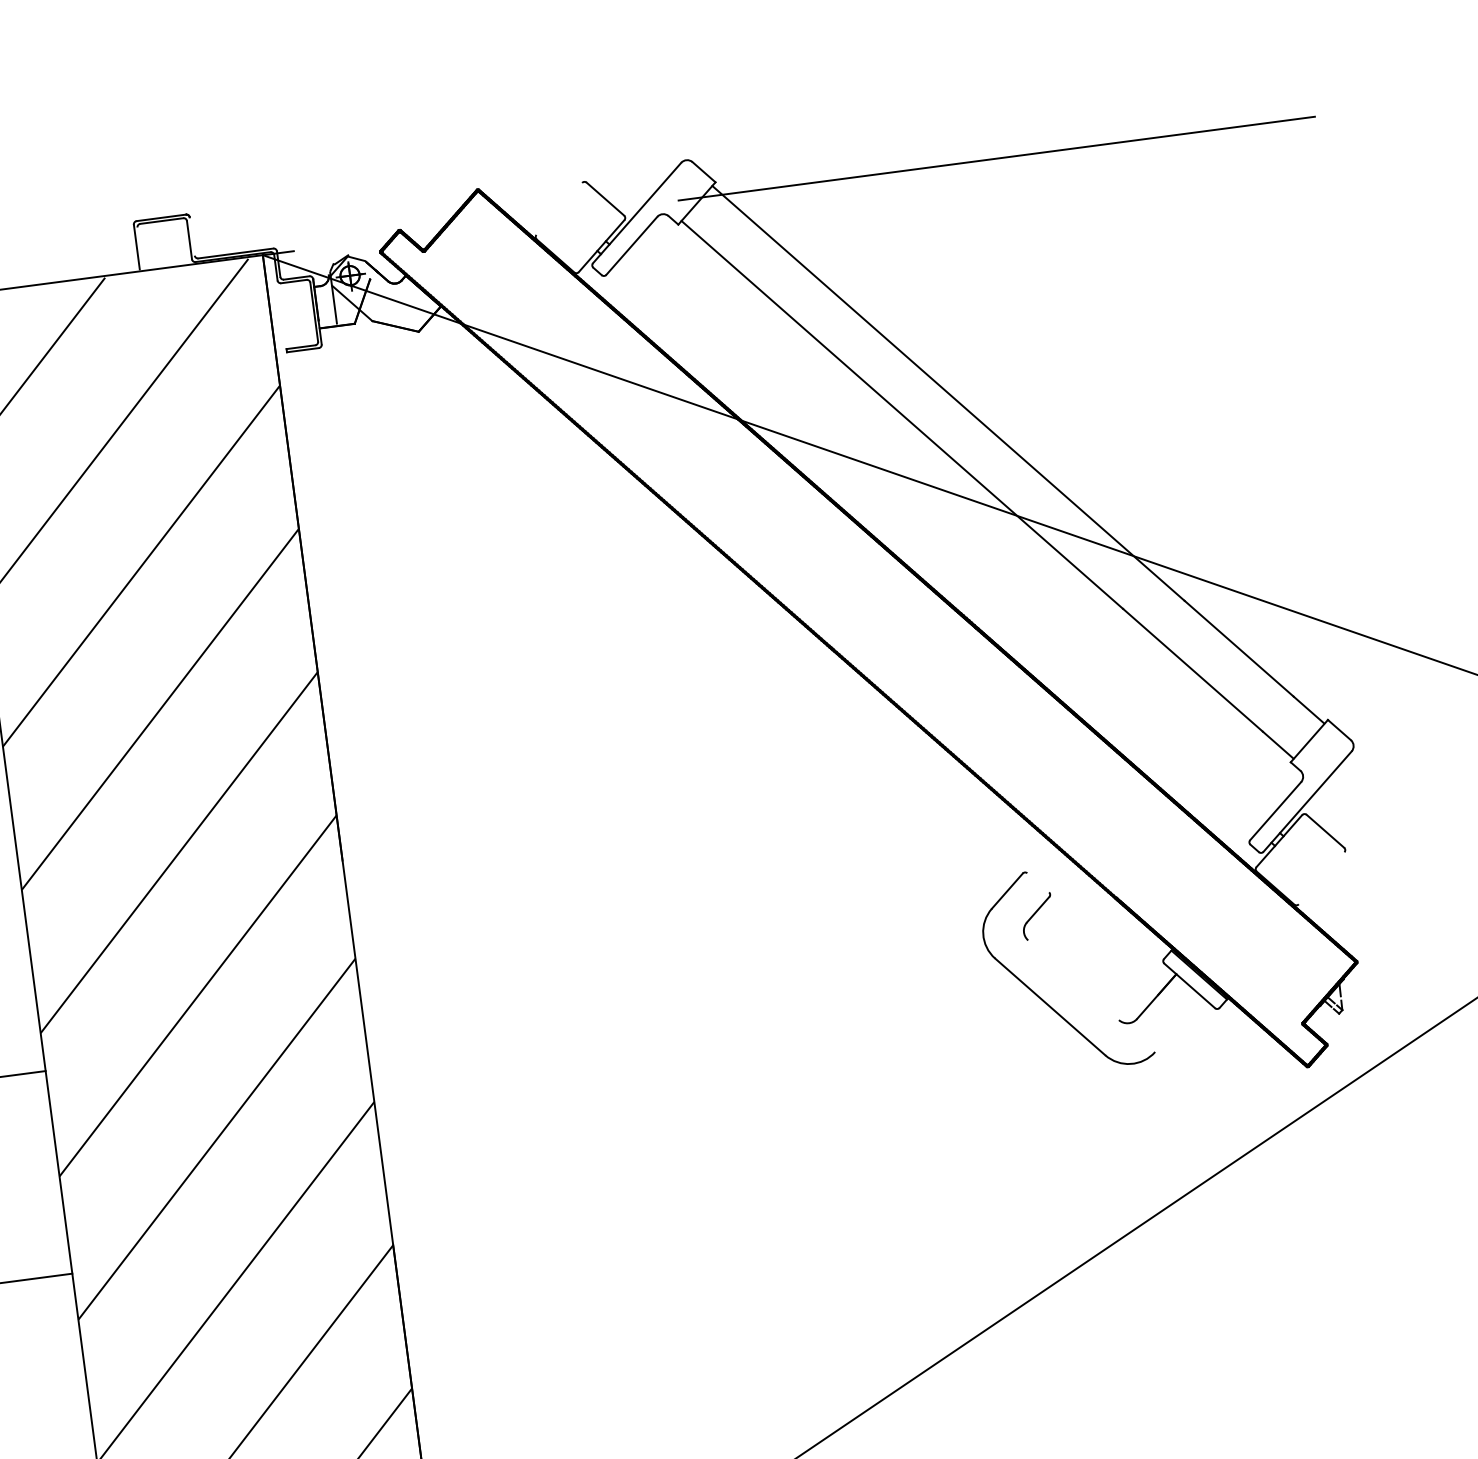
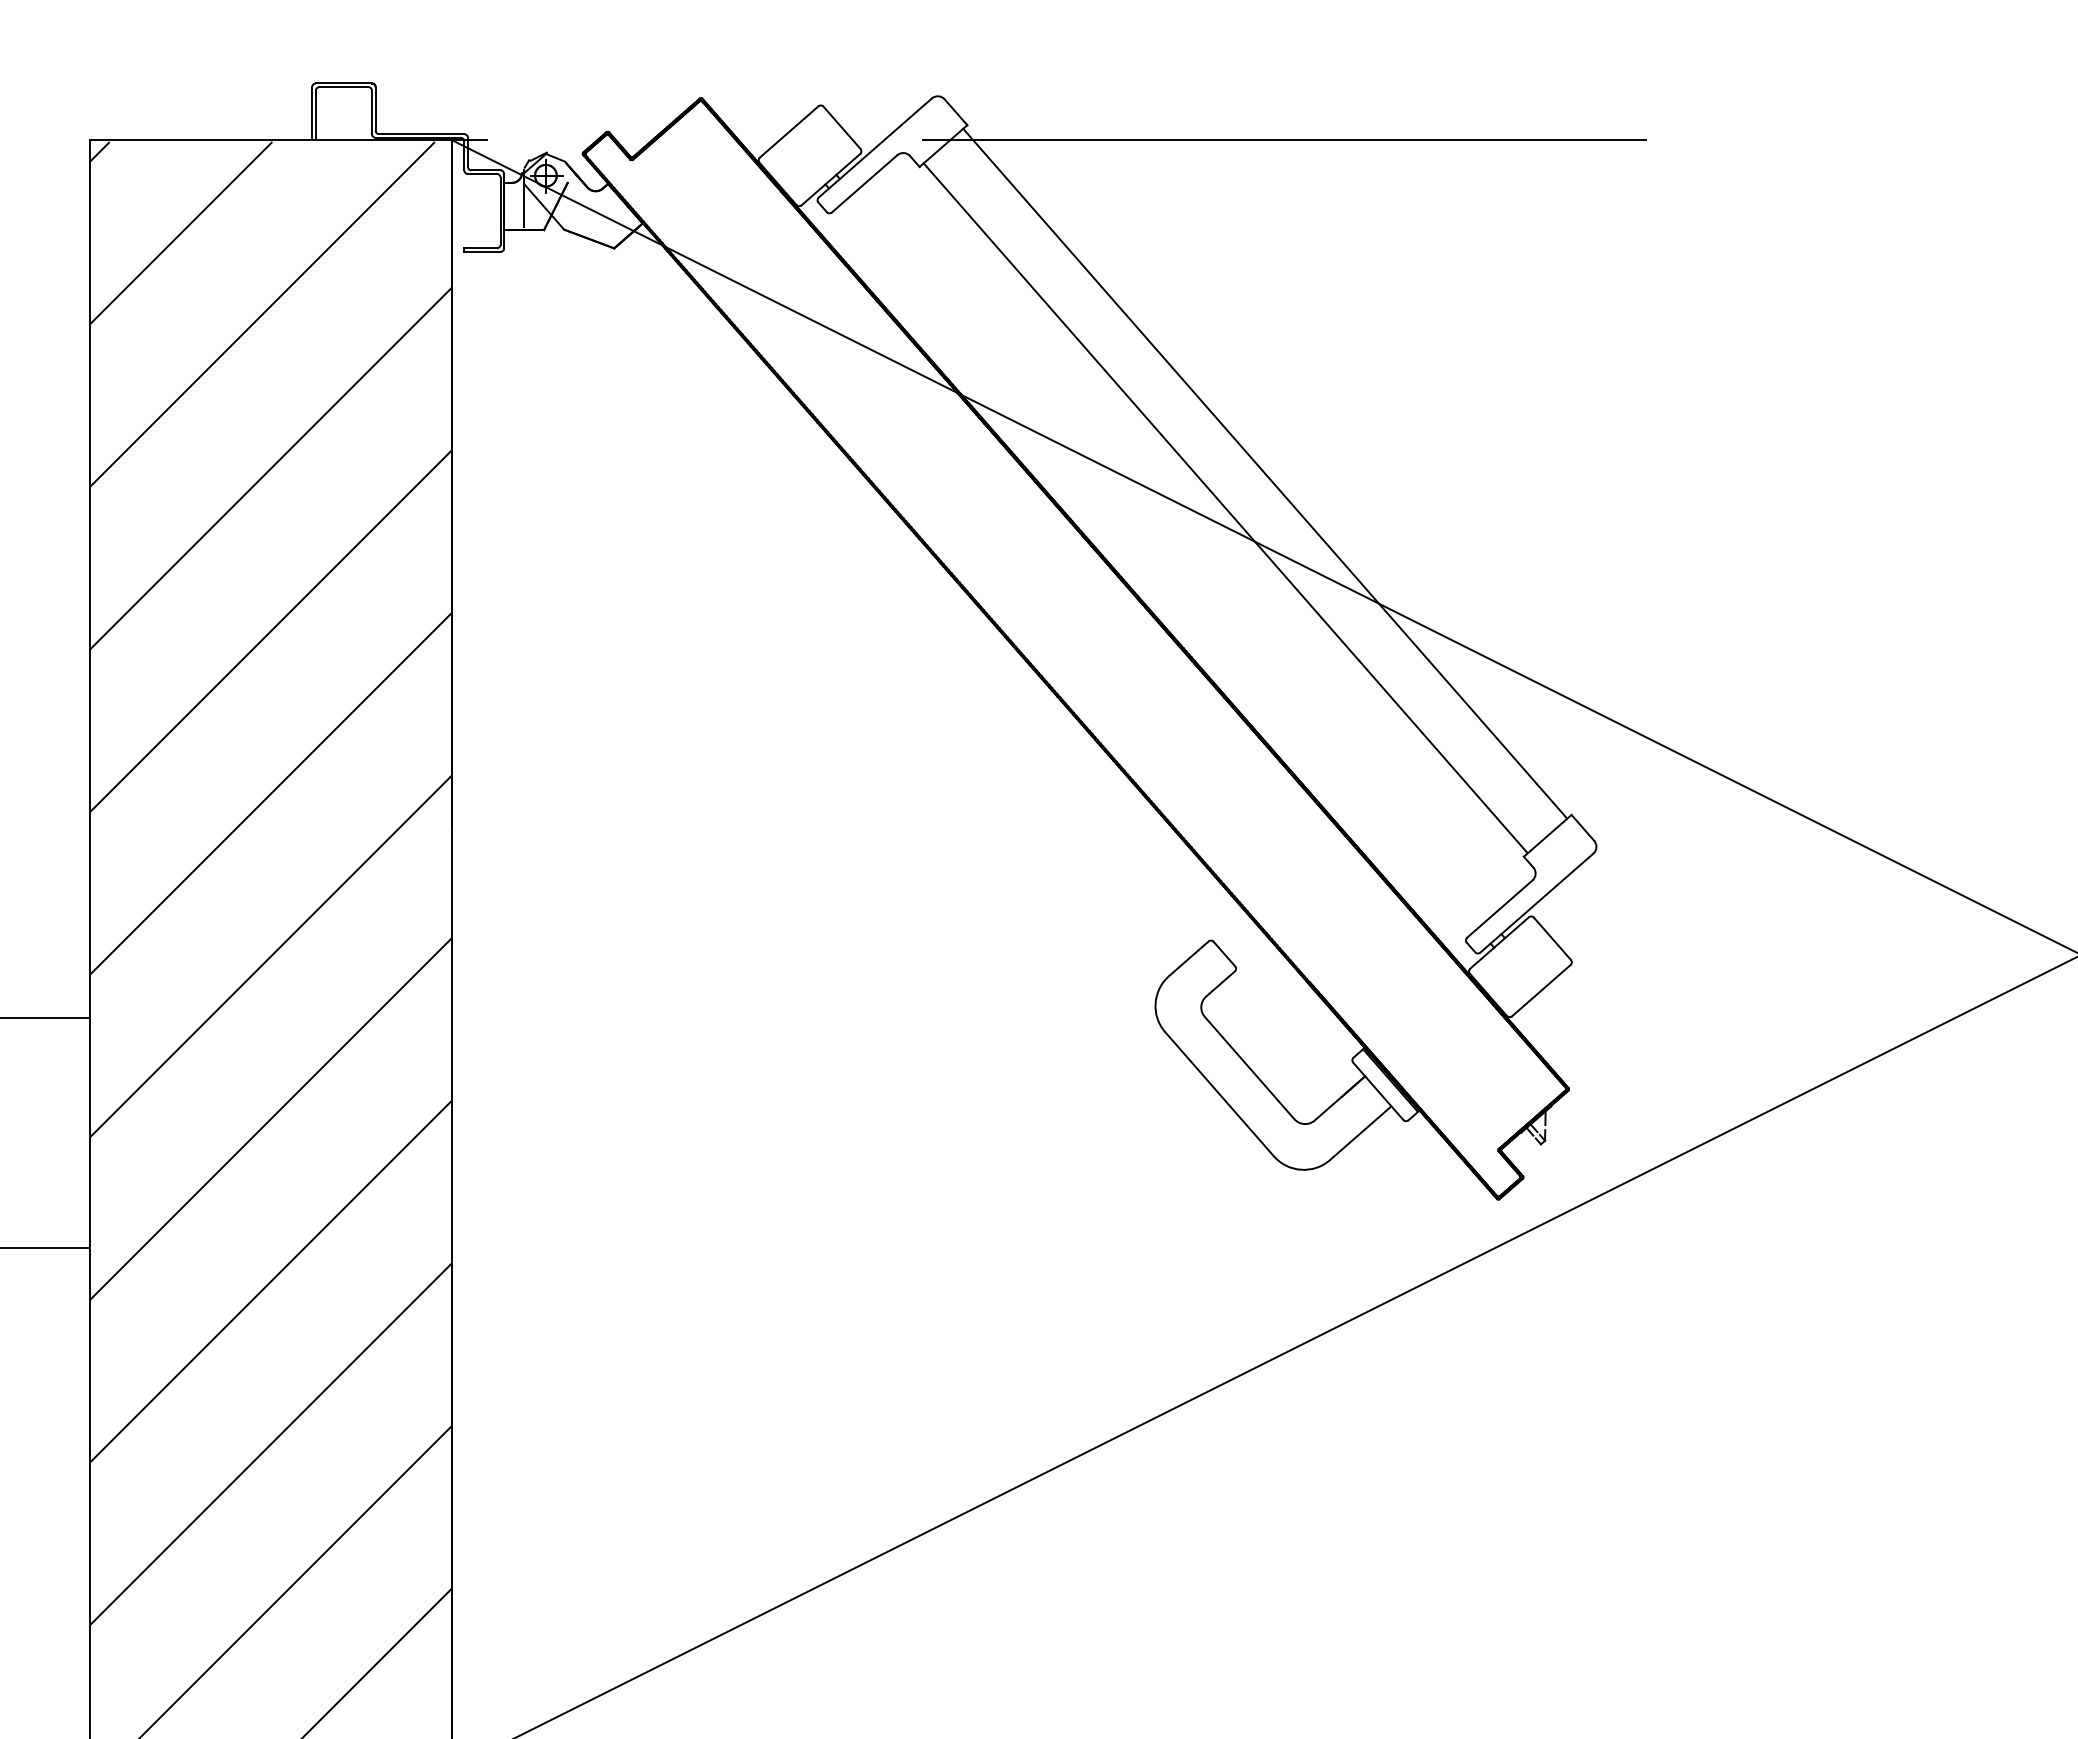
line: (558, 208) -> (788, 131), added
line: (192, 236) -> (375, 108), added
line: (139, 247) -> (315, 113), added
line: (1321, 878) -> (1541, 990), added
line: (1038, 882) -> (1224, 953), added
line: (1073, 979) -> (1249, 1067), added
line: (1178, 1025) -> (1360, 1133), added

